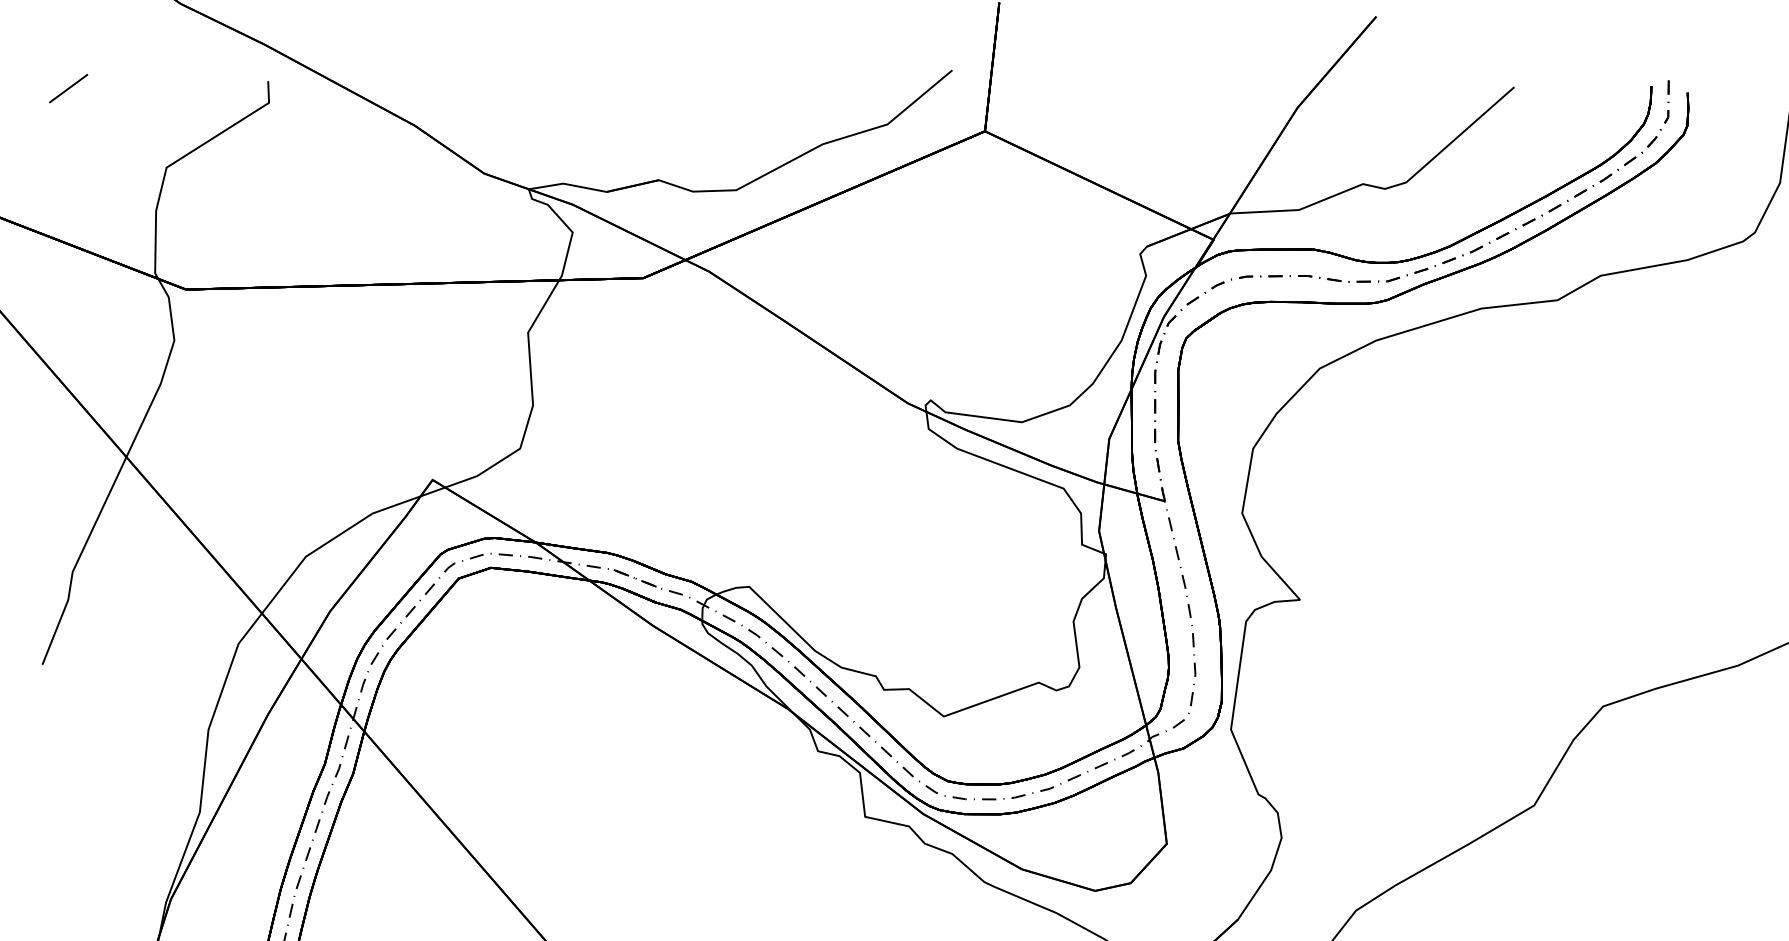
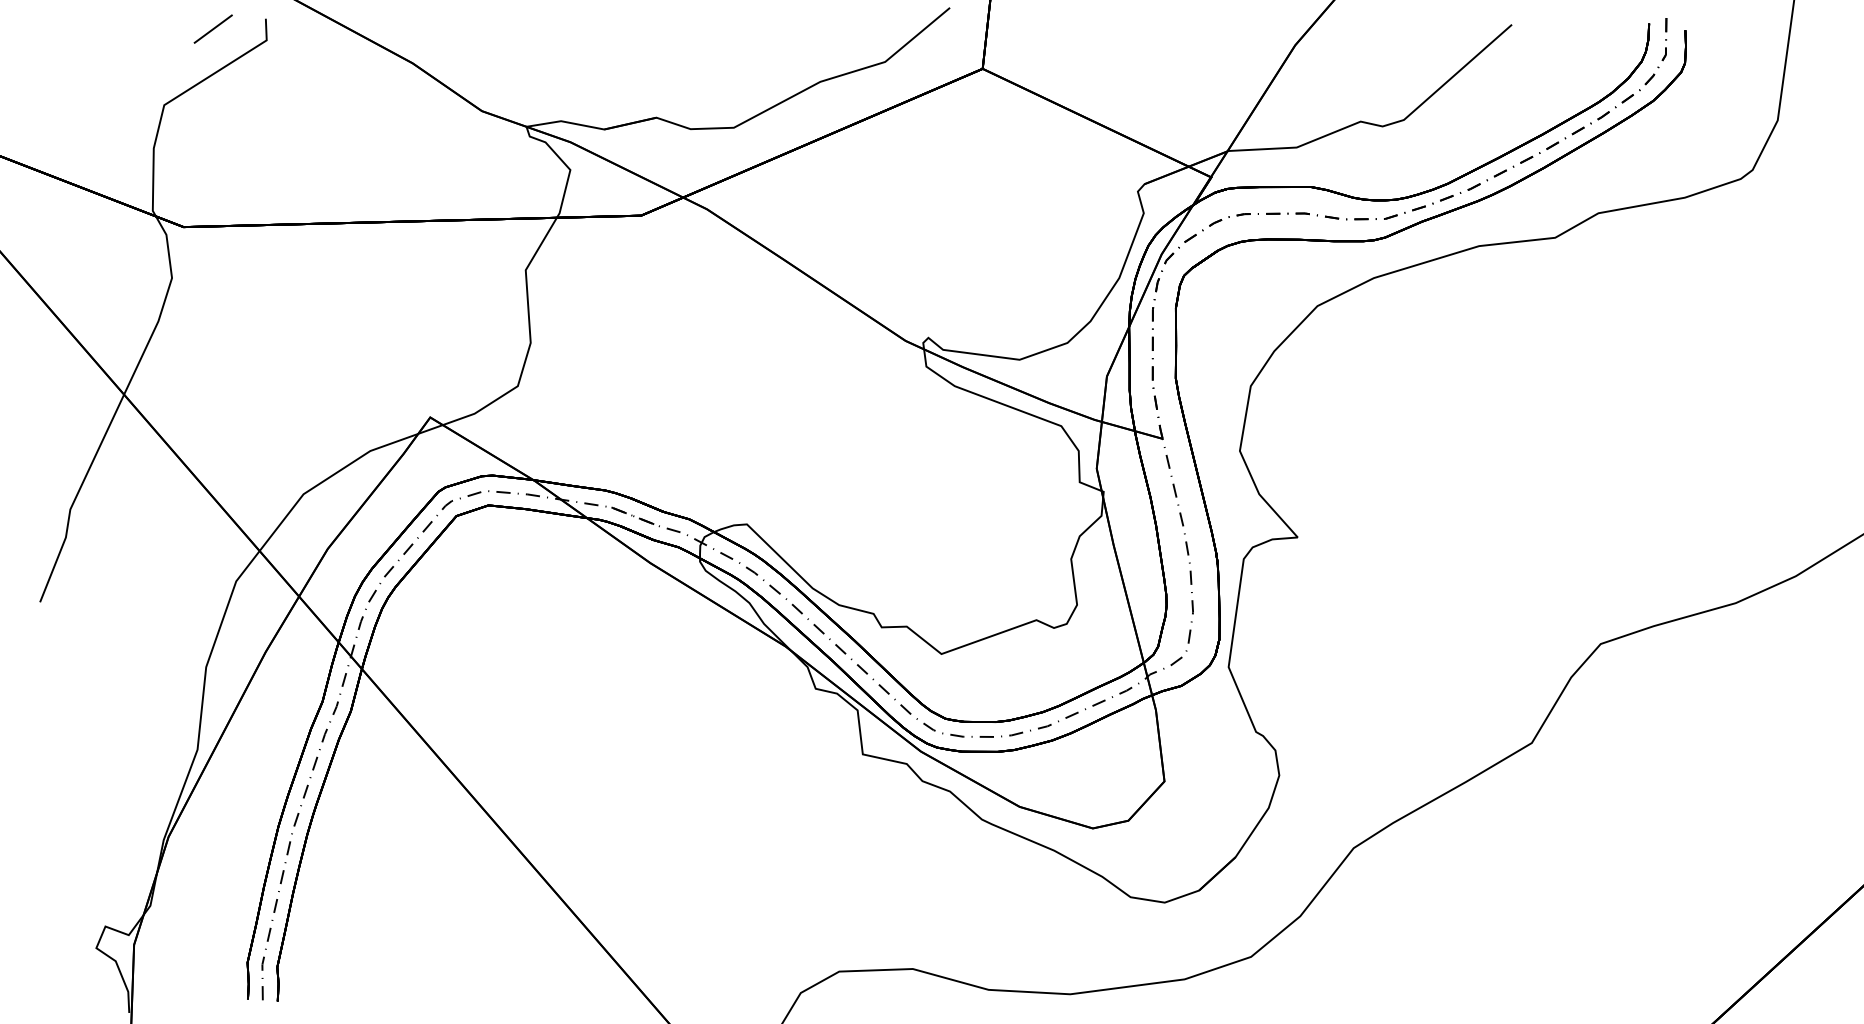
line: (67, 87) -> (212, 28), moved

